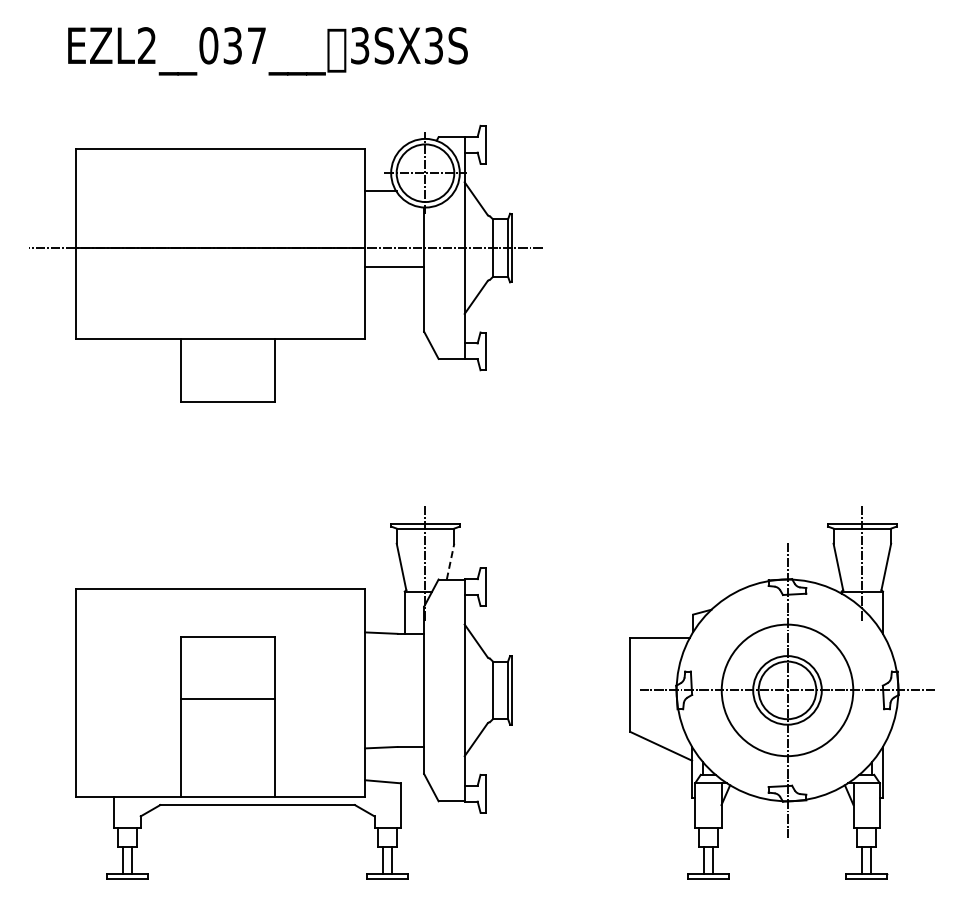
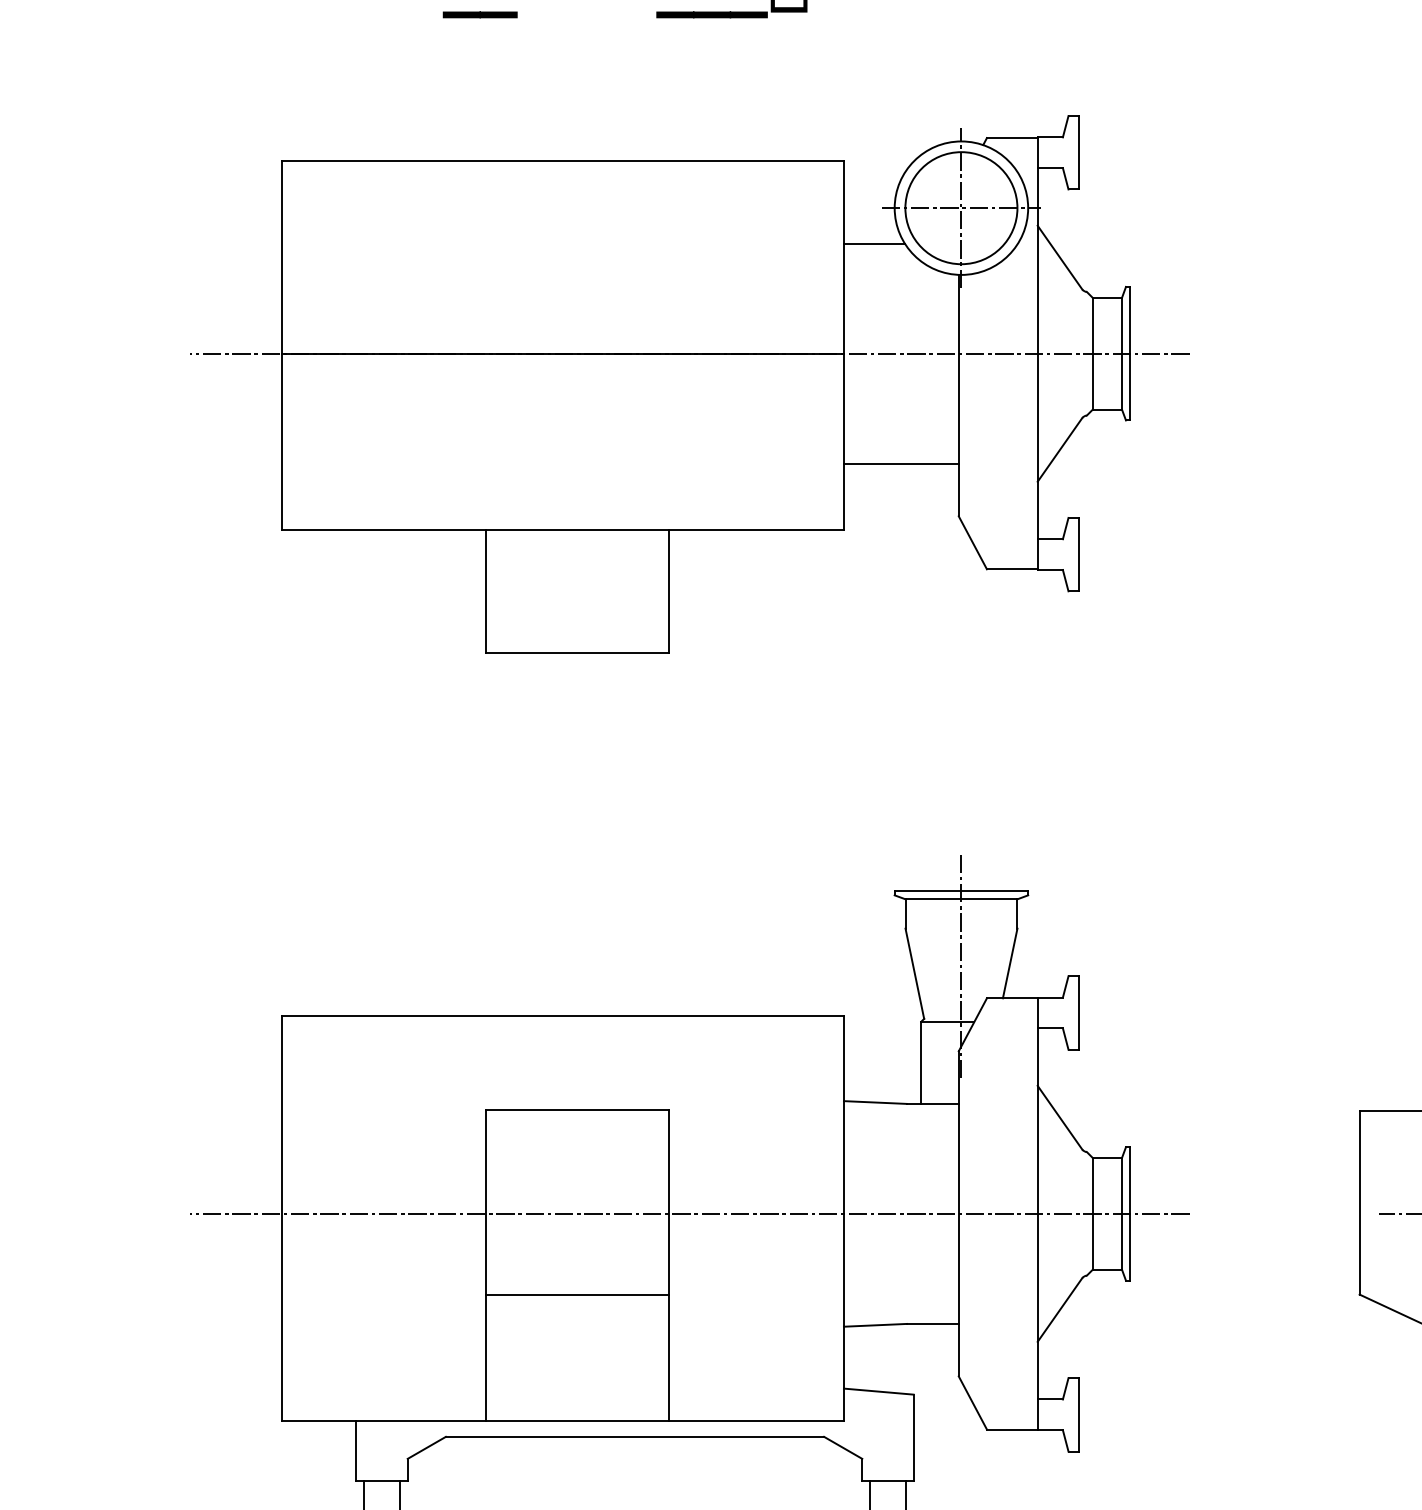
line: (394, 266) -> (901, 463), moved
line: (450, 561) -> (1010, 963), dashed -> solid
line: (285, 690) -> (689, 1214), added
line: (228, 698) -> (578, 1293), moved

